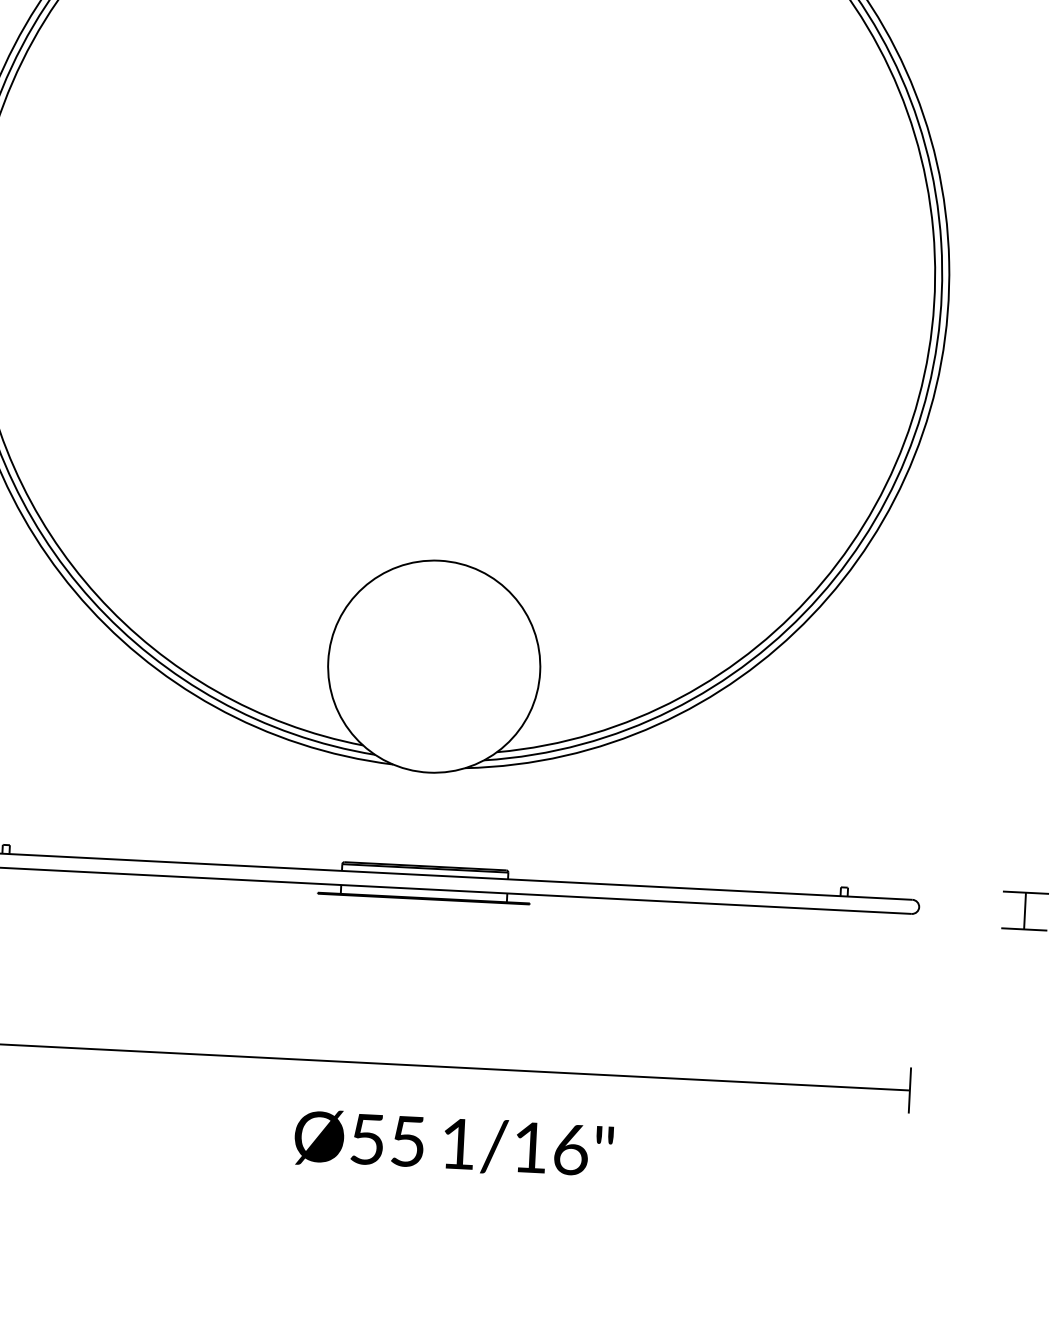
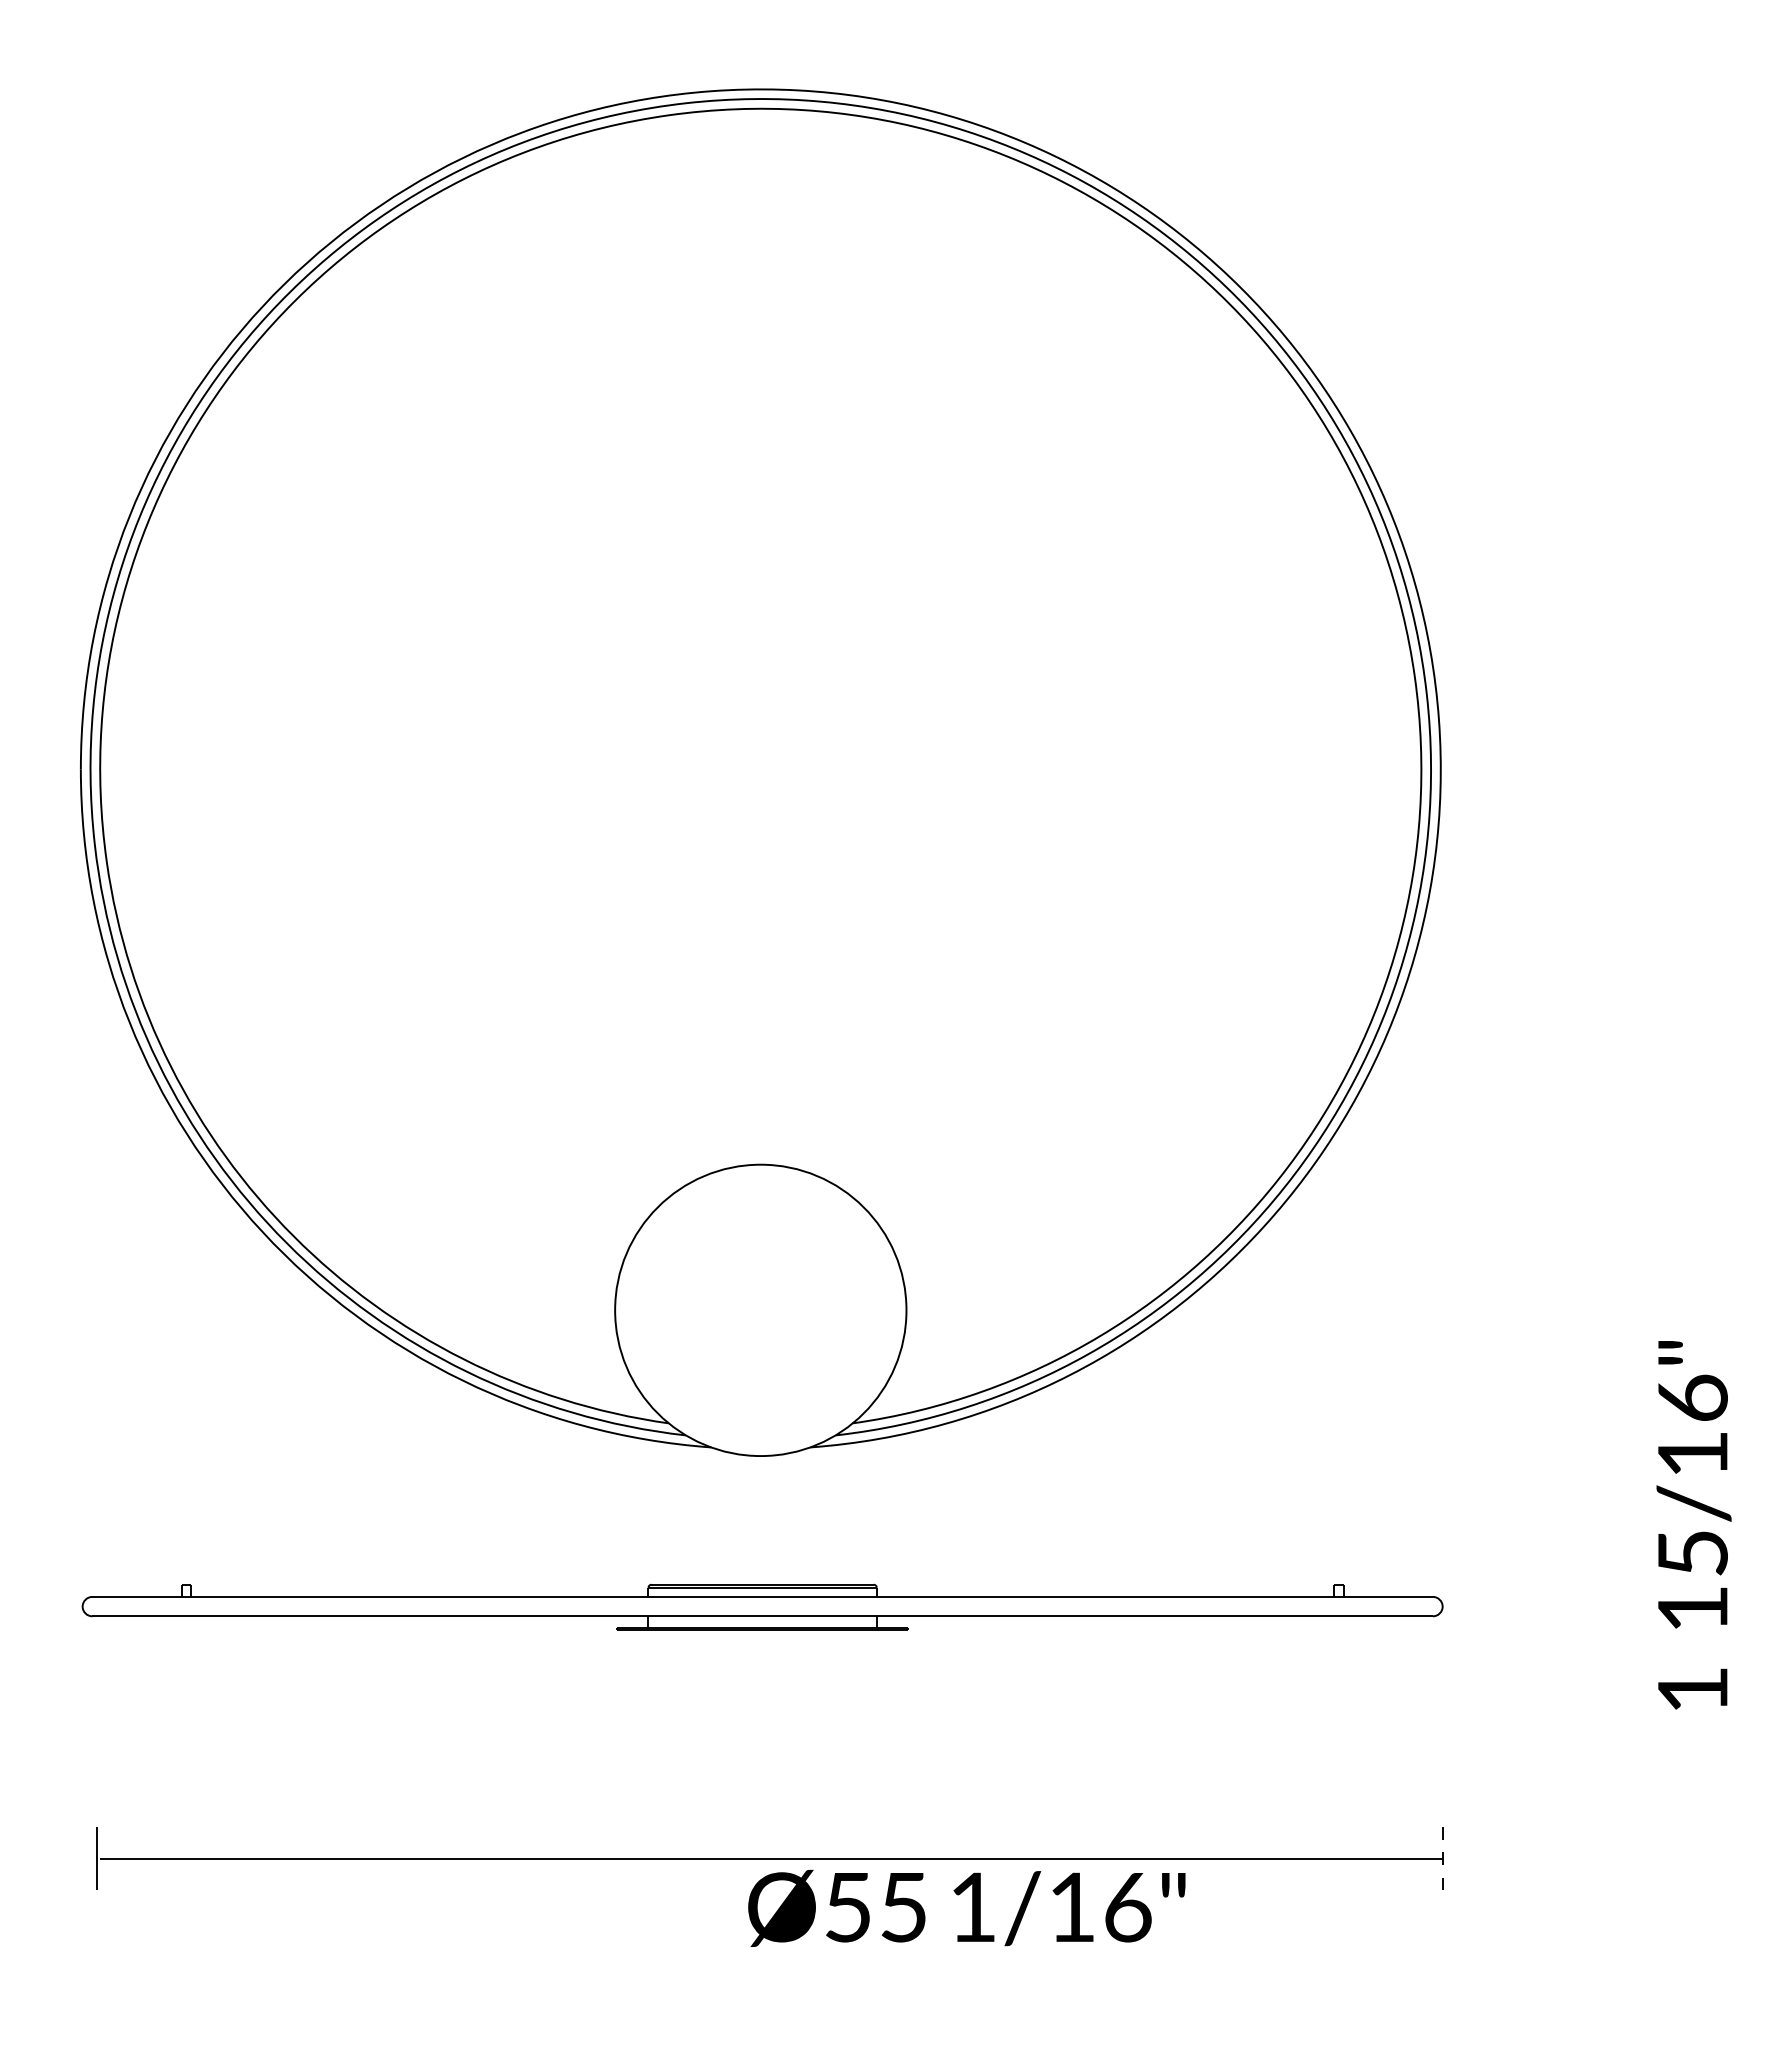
part: (1024, 911) -> (1587, 1604), removed
line: (909, 1090) -> (1442, 1858), solid -> dashed
text: (453, 1144) -> (966, 1908), moved

